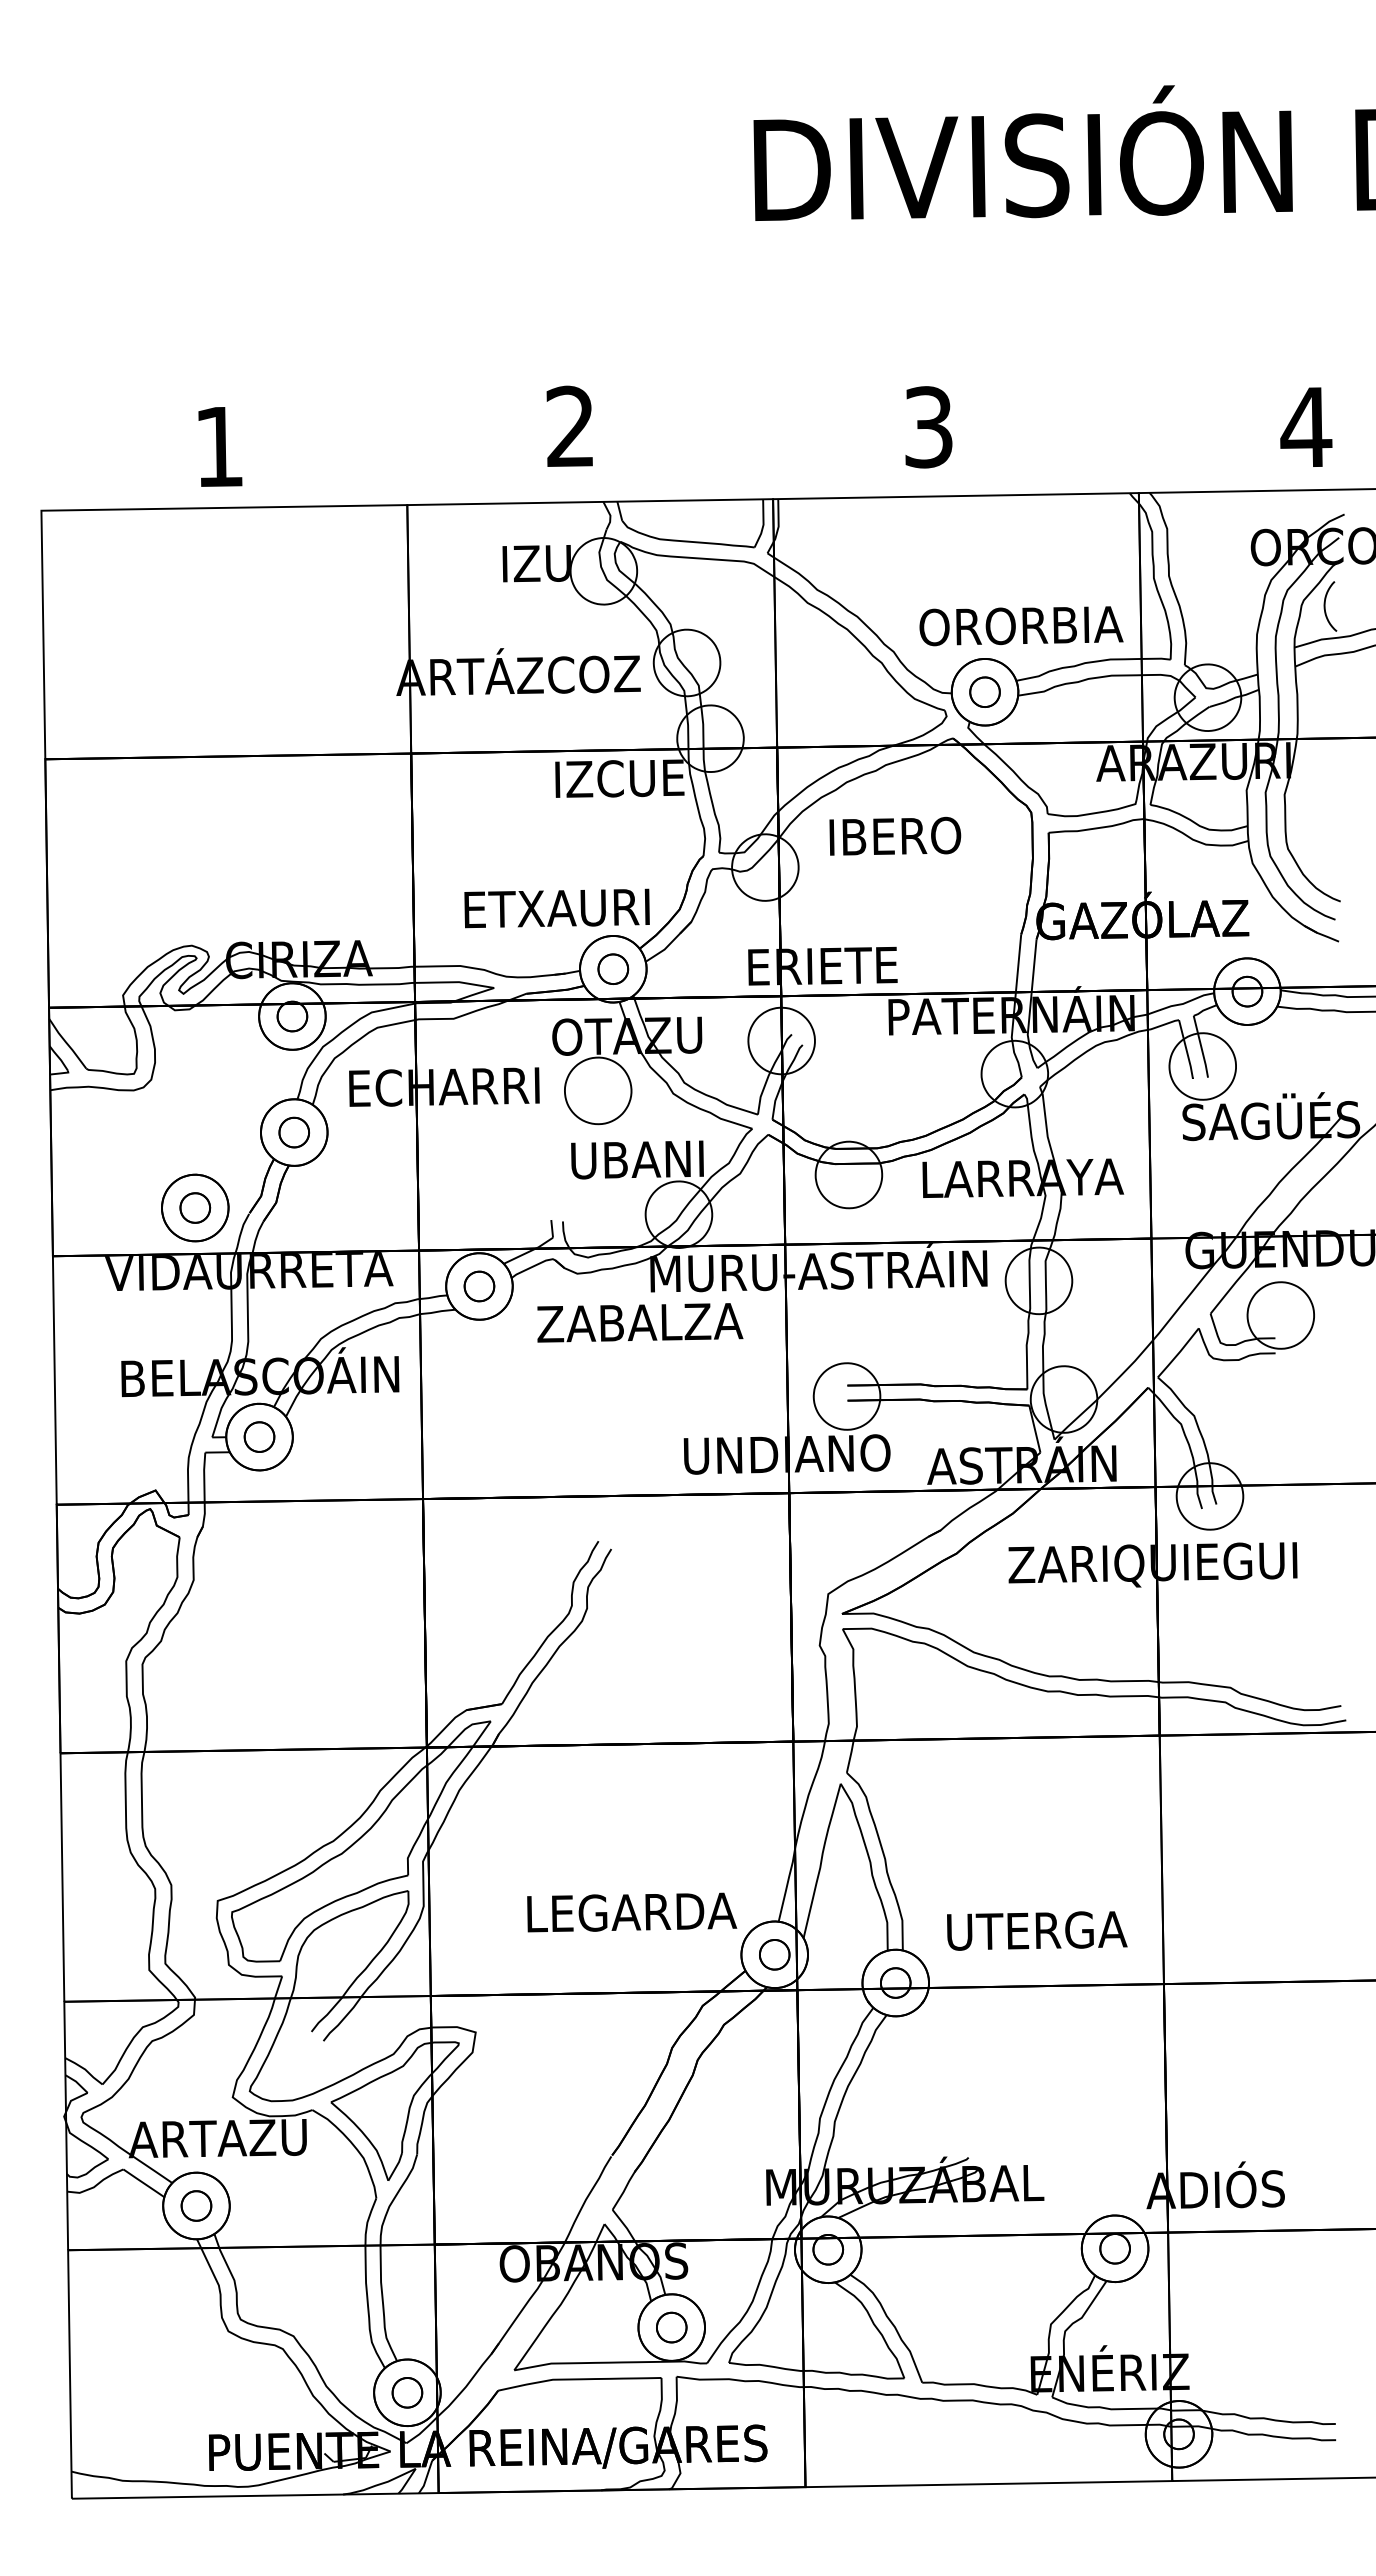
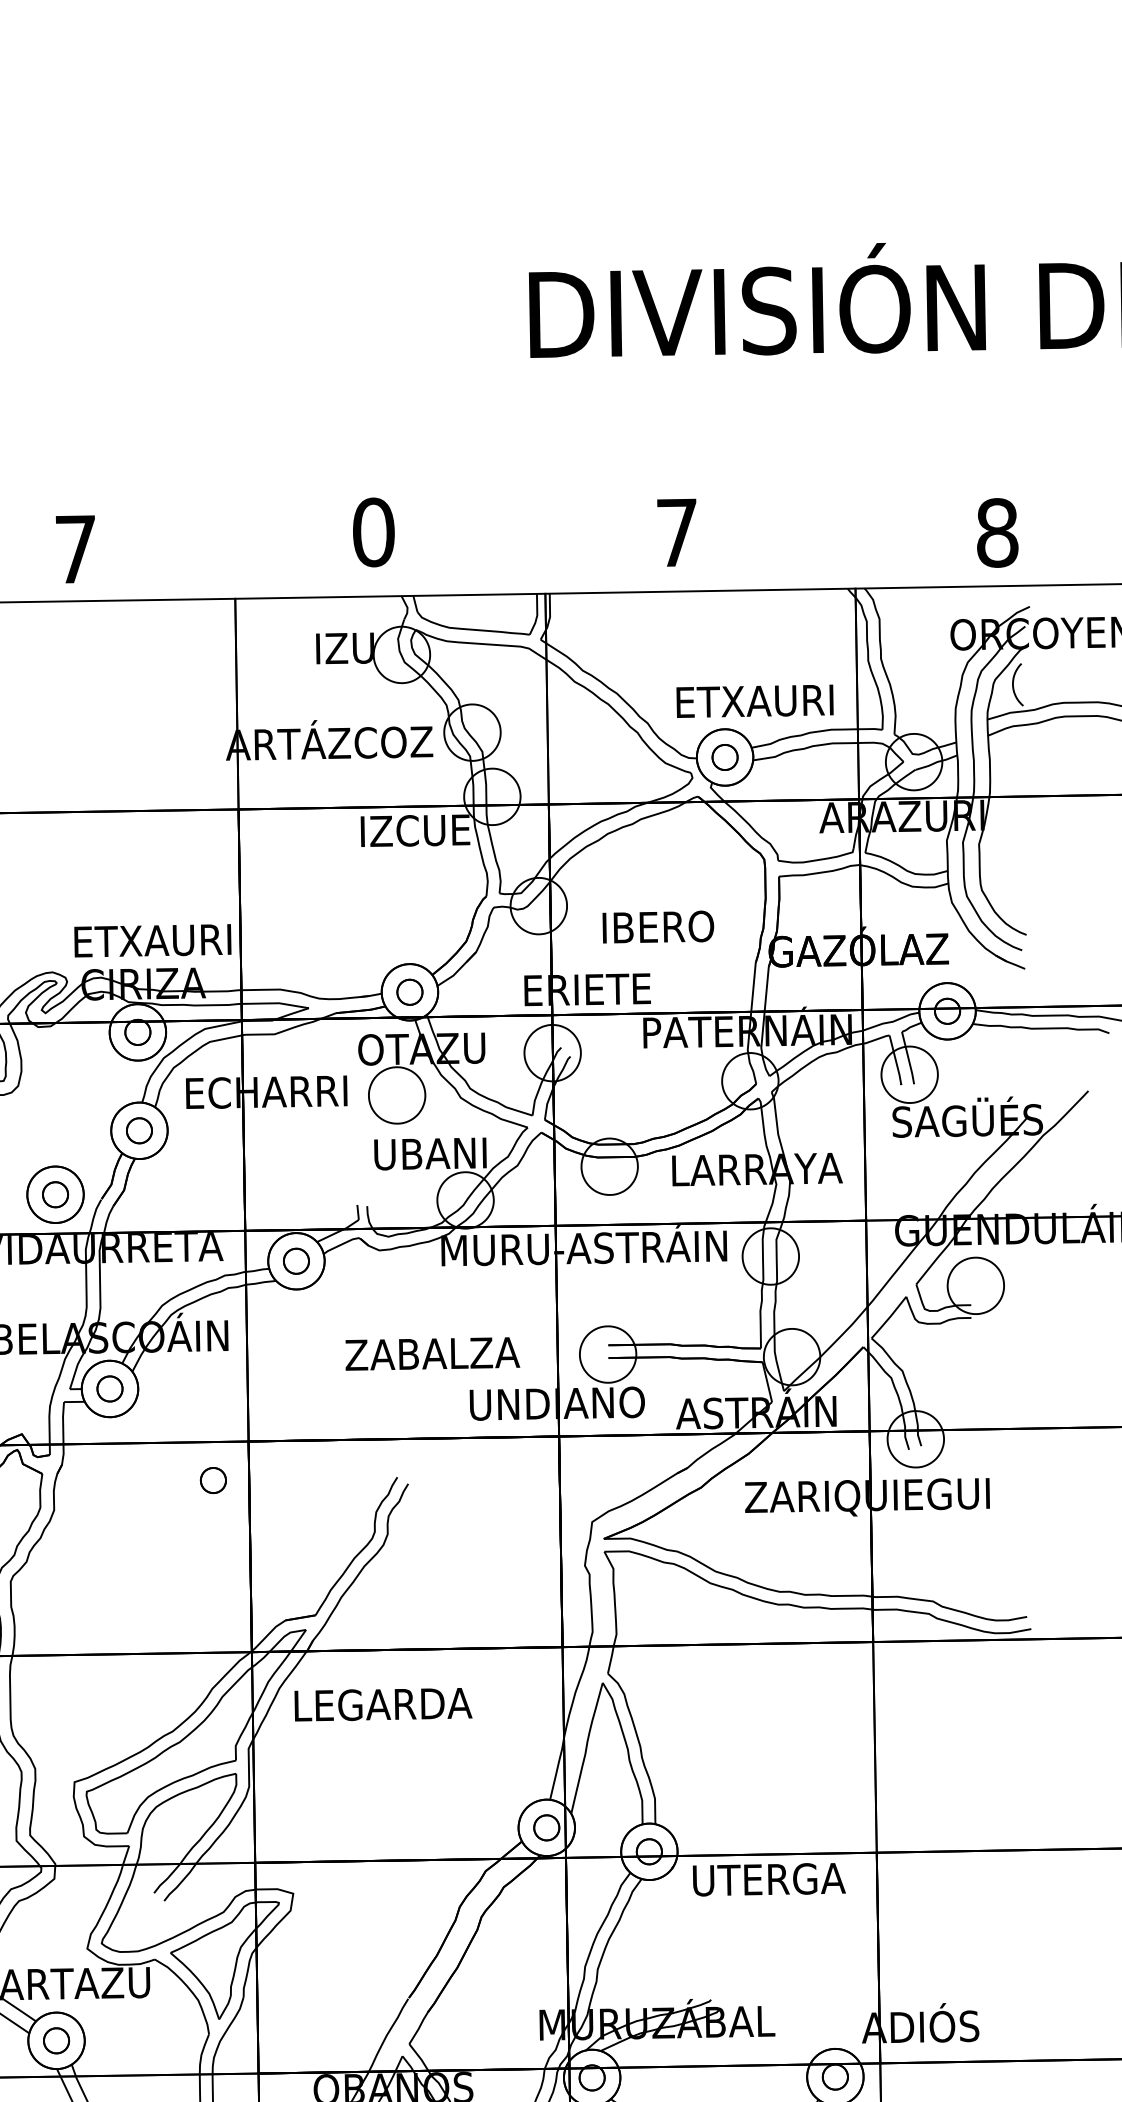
text: (570, 426) -> (373, 532), 2 -> 0
text: (928, 427) -> (677, 533), 3 -> 7
text: (1306, 427) -> (997, 533), 4 -> 8
text: (218, 446) -> (75, 549), 1 -> 7
text: (1021, 626) -> (756, 701), ORORBIA -> ETXAURI
text: (895, 835) -> (658, 926), moved
text: (556, 908) -> (152, 940), moved
text: (640, 1322) -> (432, 1353), moved
part: (381, 1544) -> (213, 1480), added
text: (632, 1912) -> (383, 1704), moved
text: (1037, 1930) -> (769, 1879), moved

